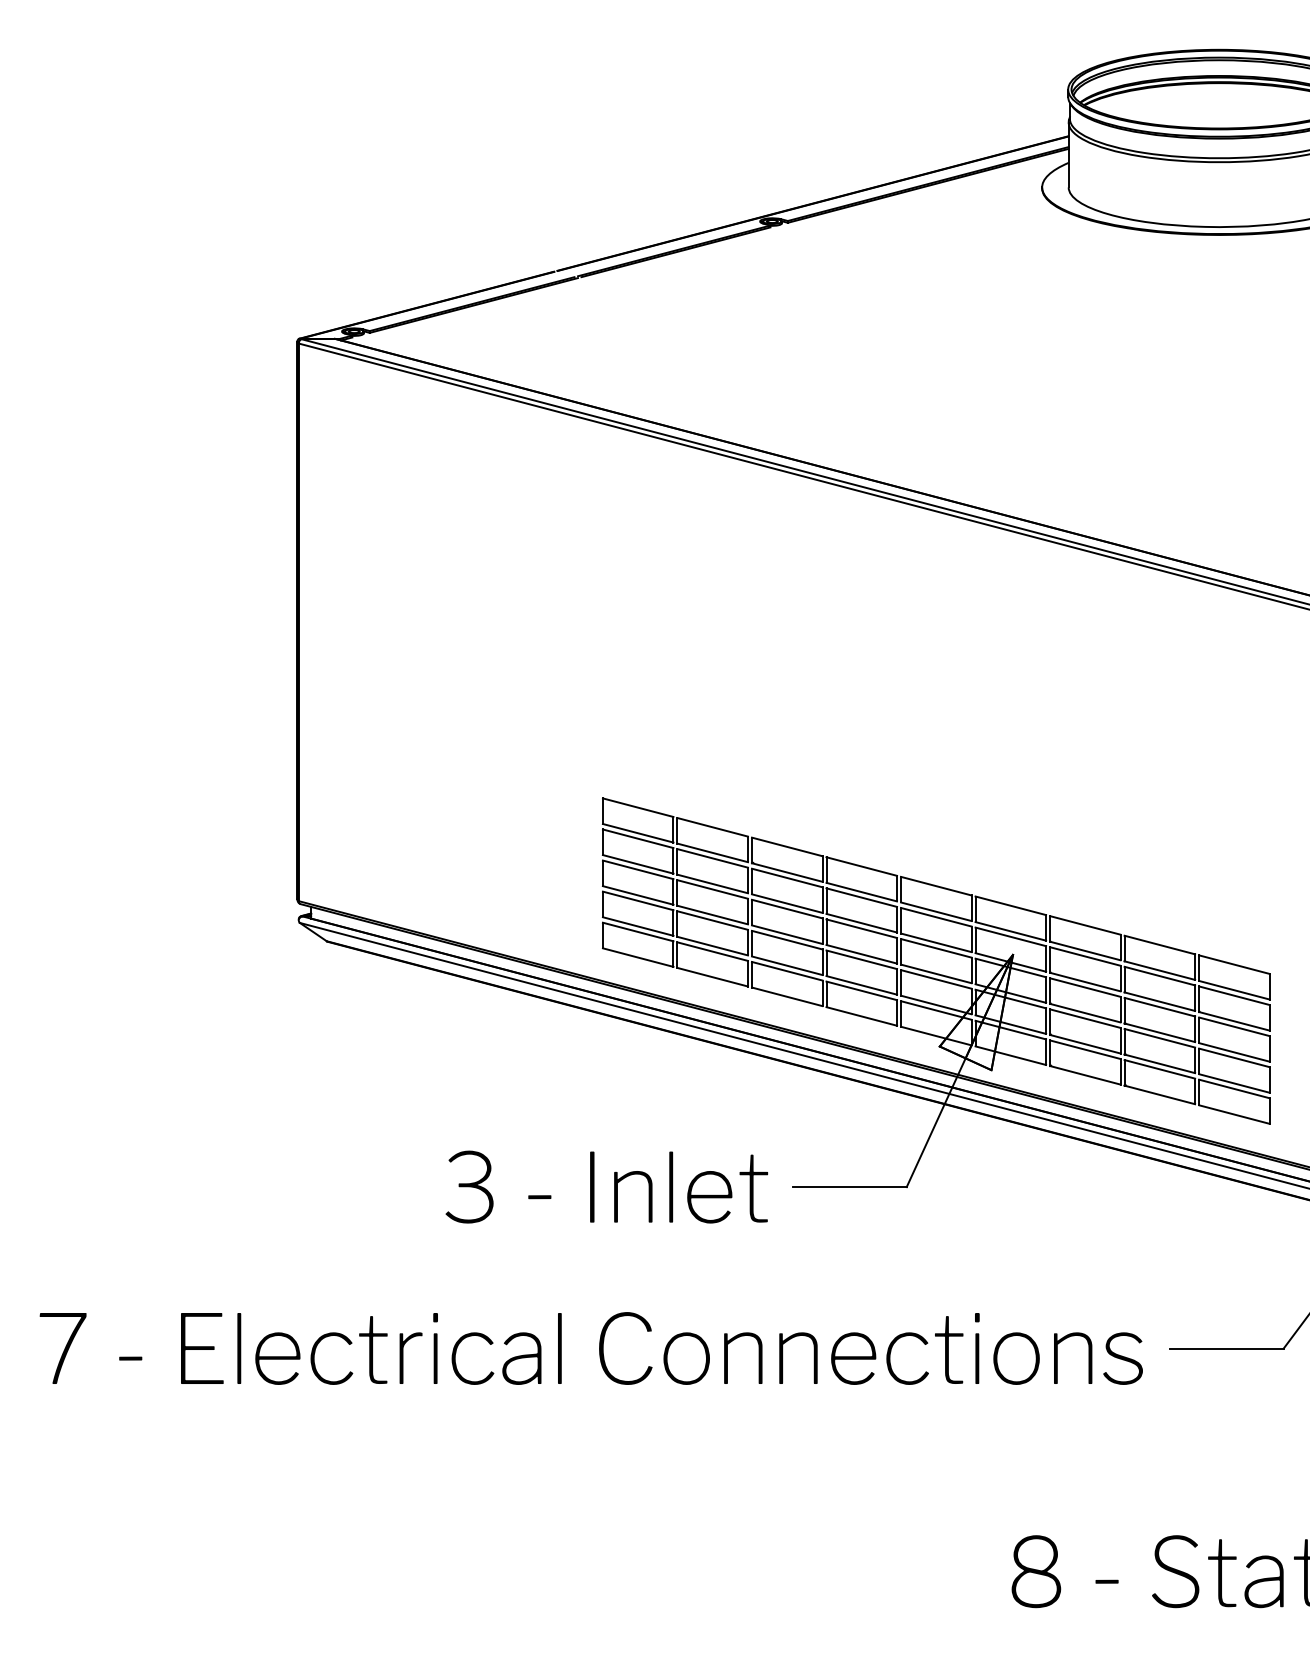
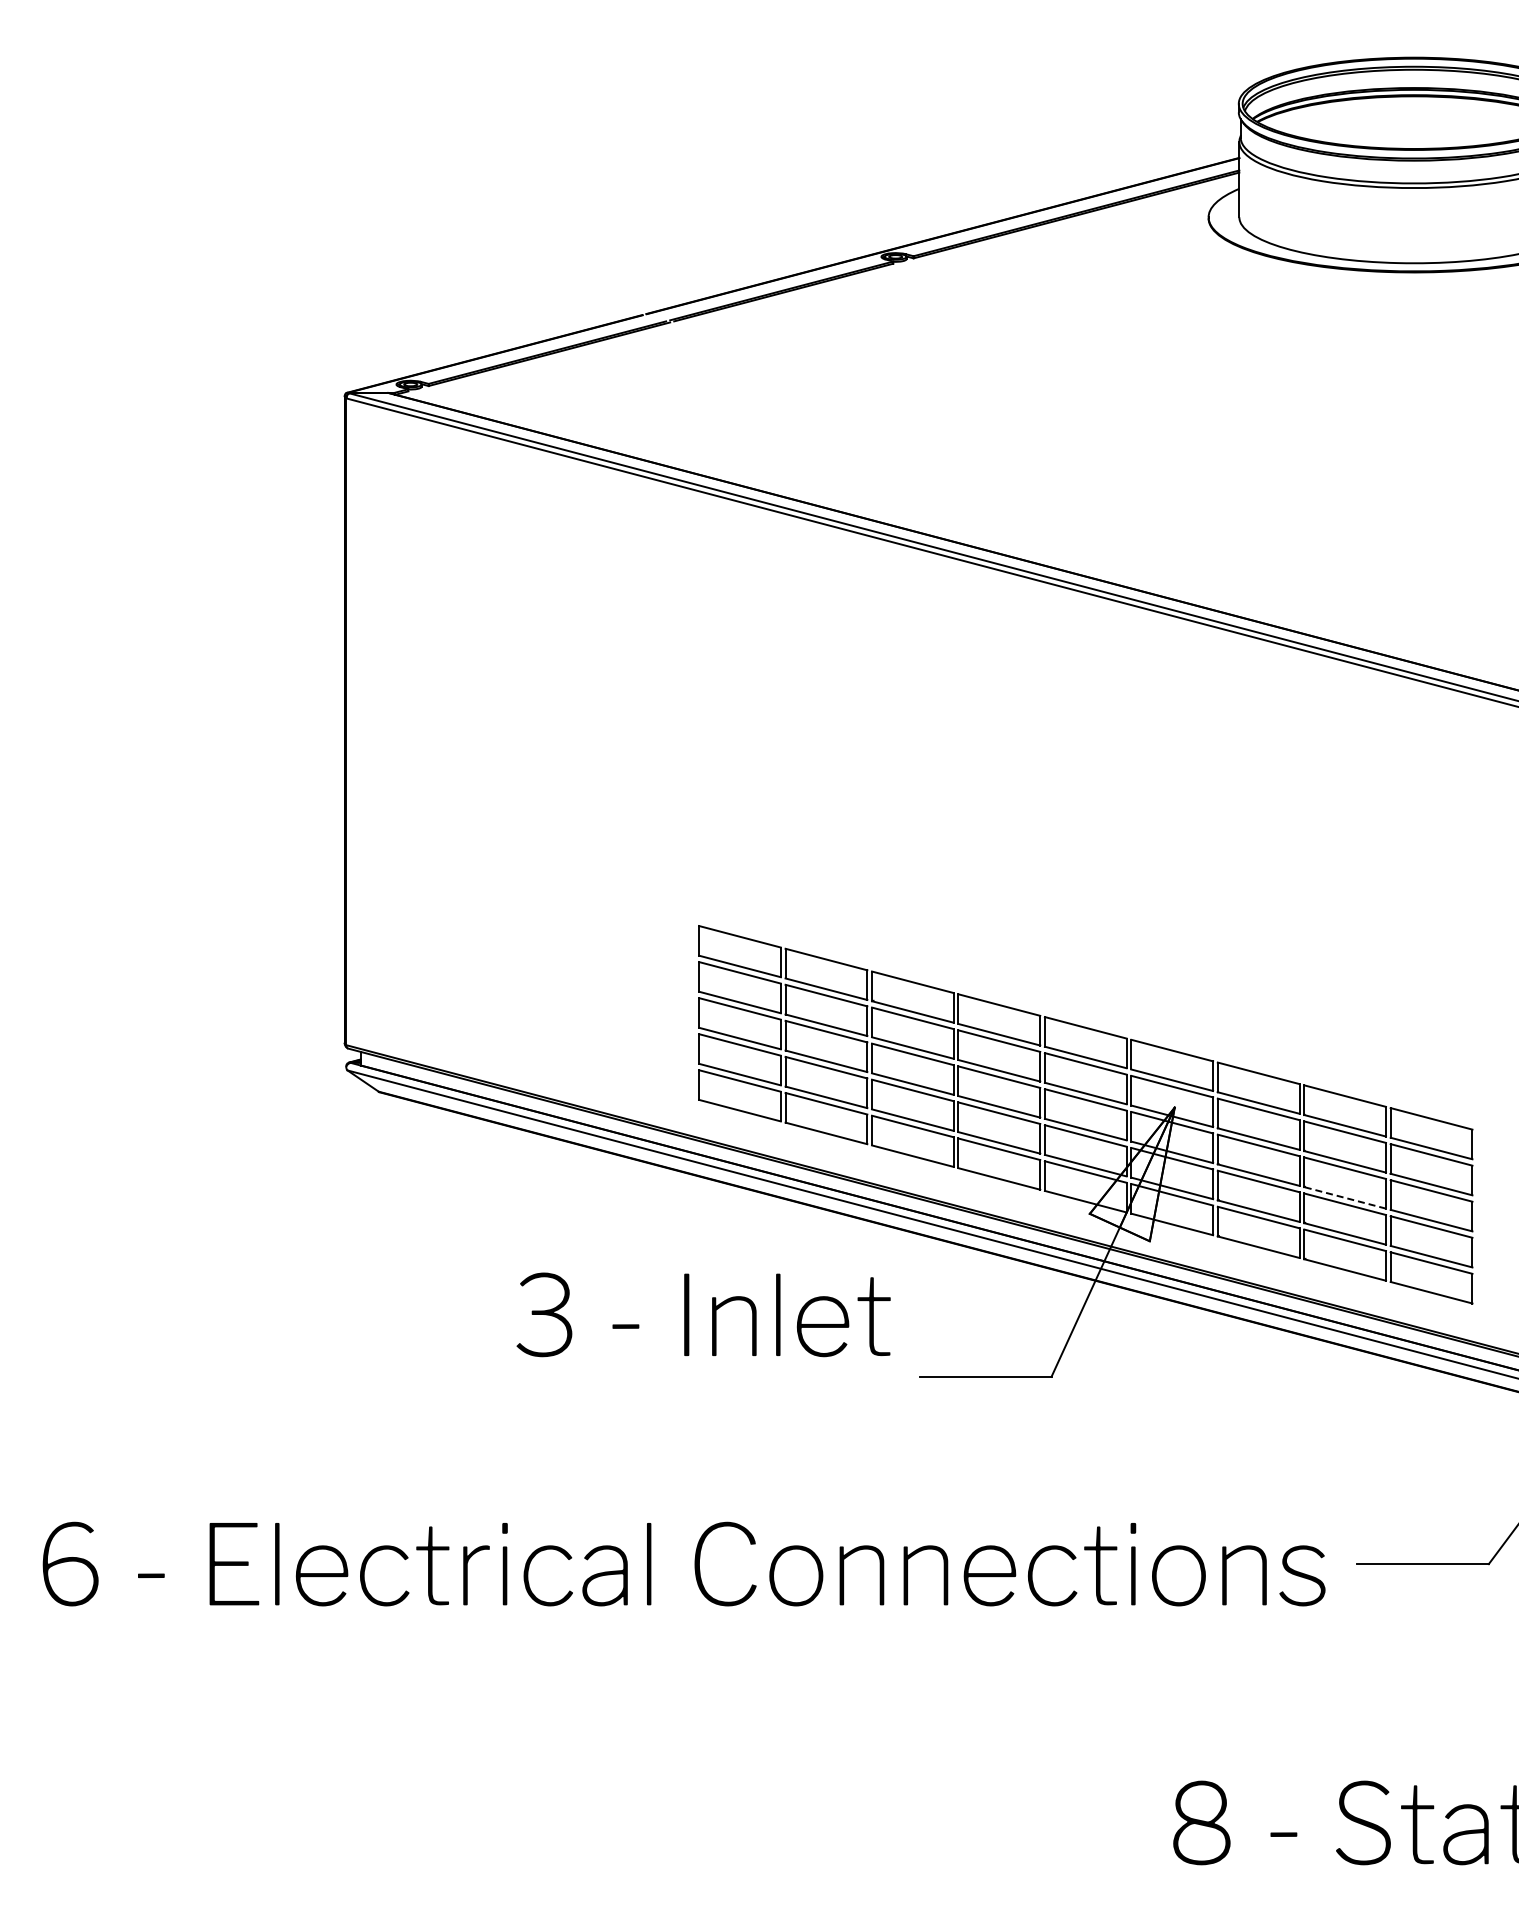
line: (1159, 1032) -> (1344, 1197), solid -> dashed
text: (606, 1186) -> (703, 1314), moved
text: (61, 1347) -> (71, 1563), 7 -> 6

